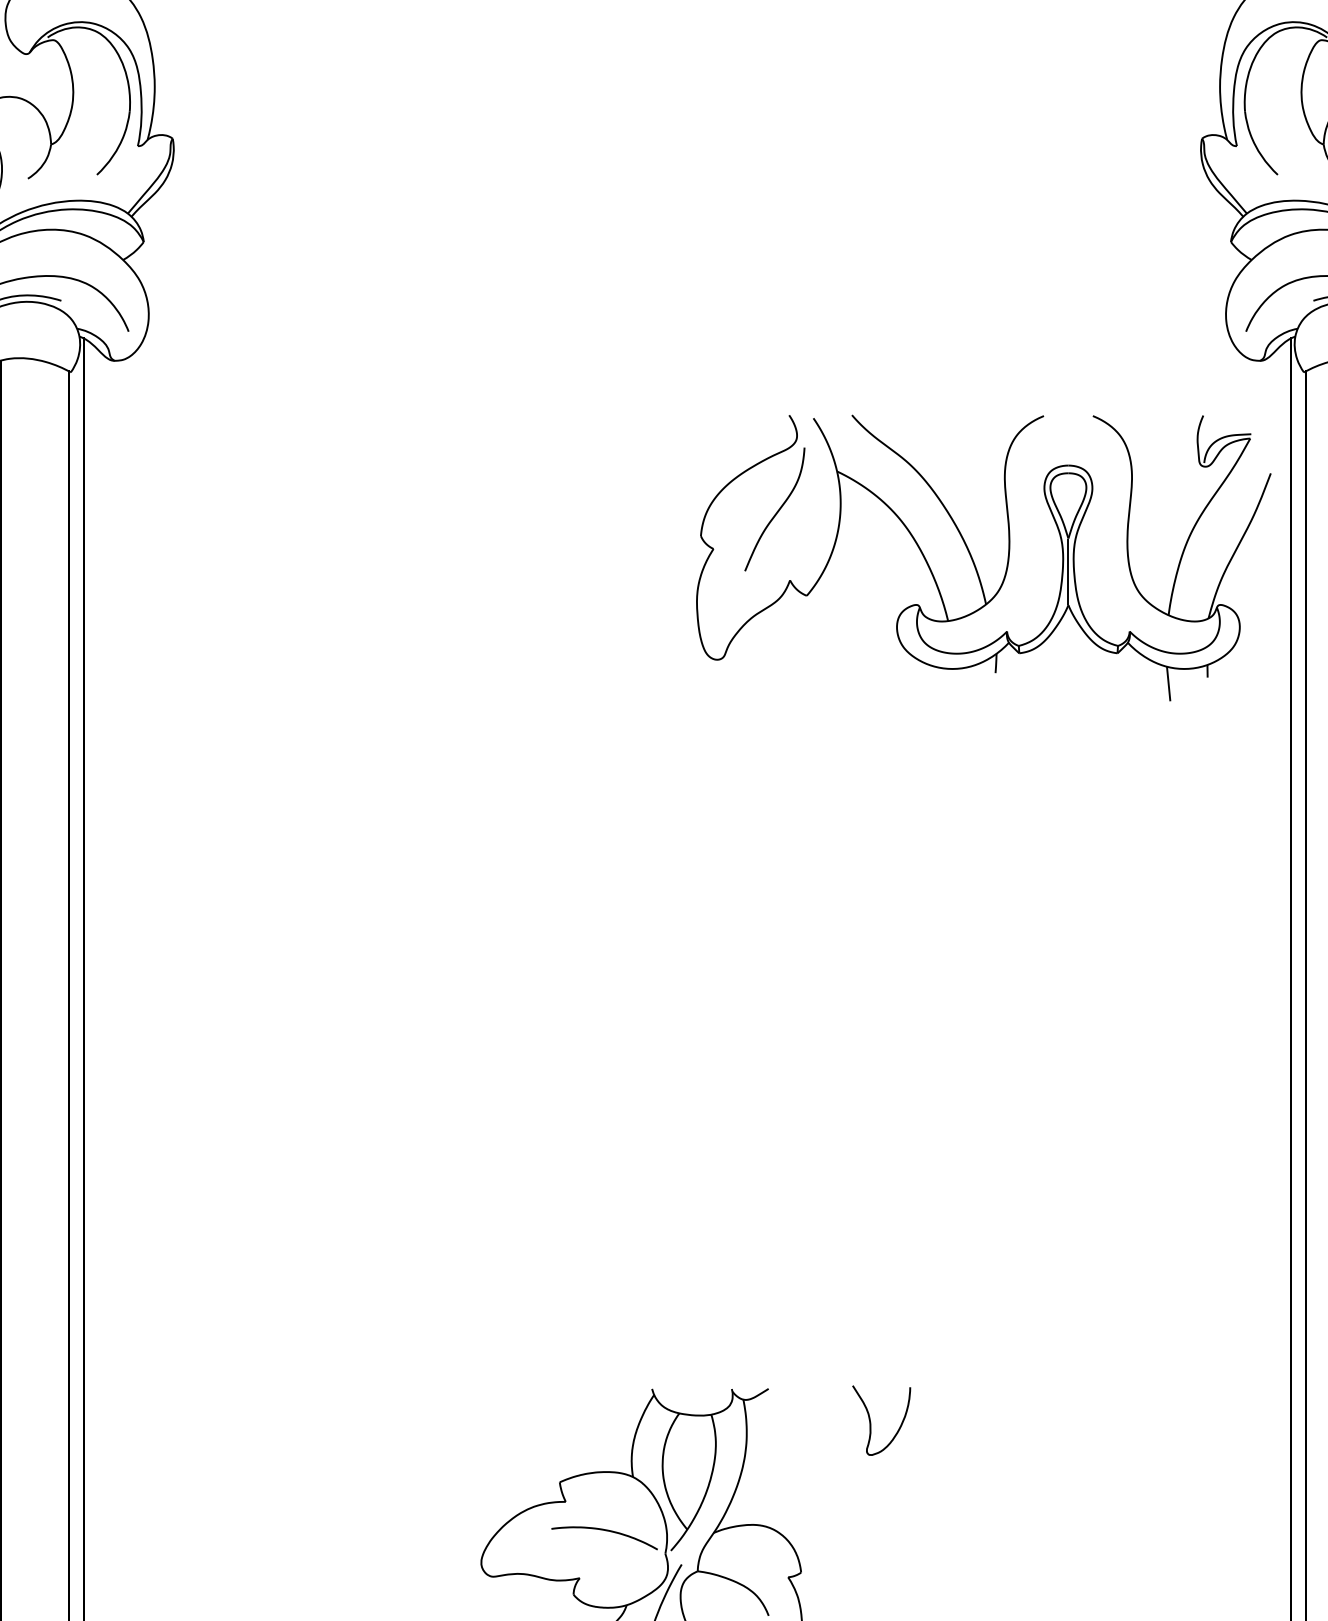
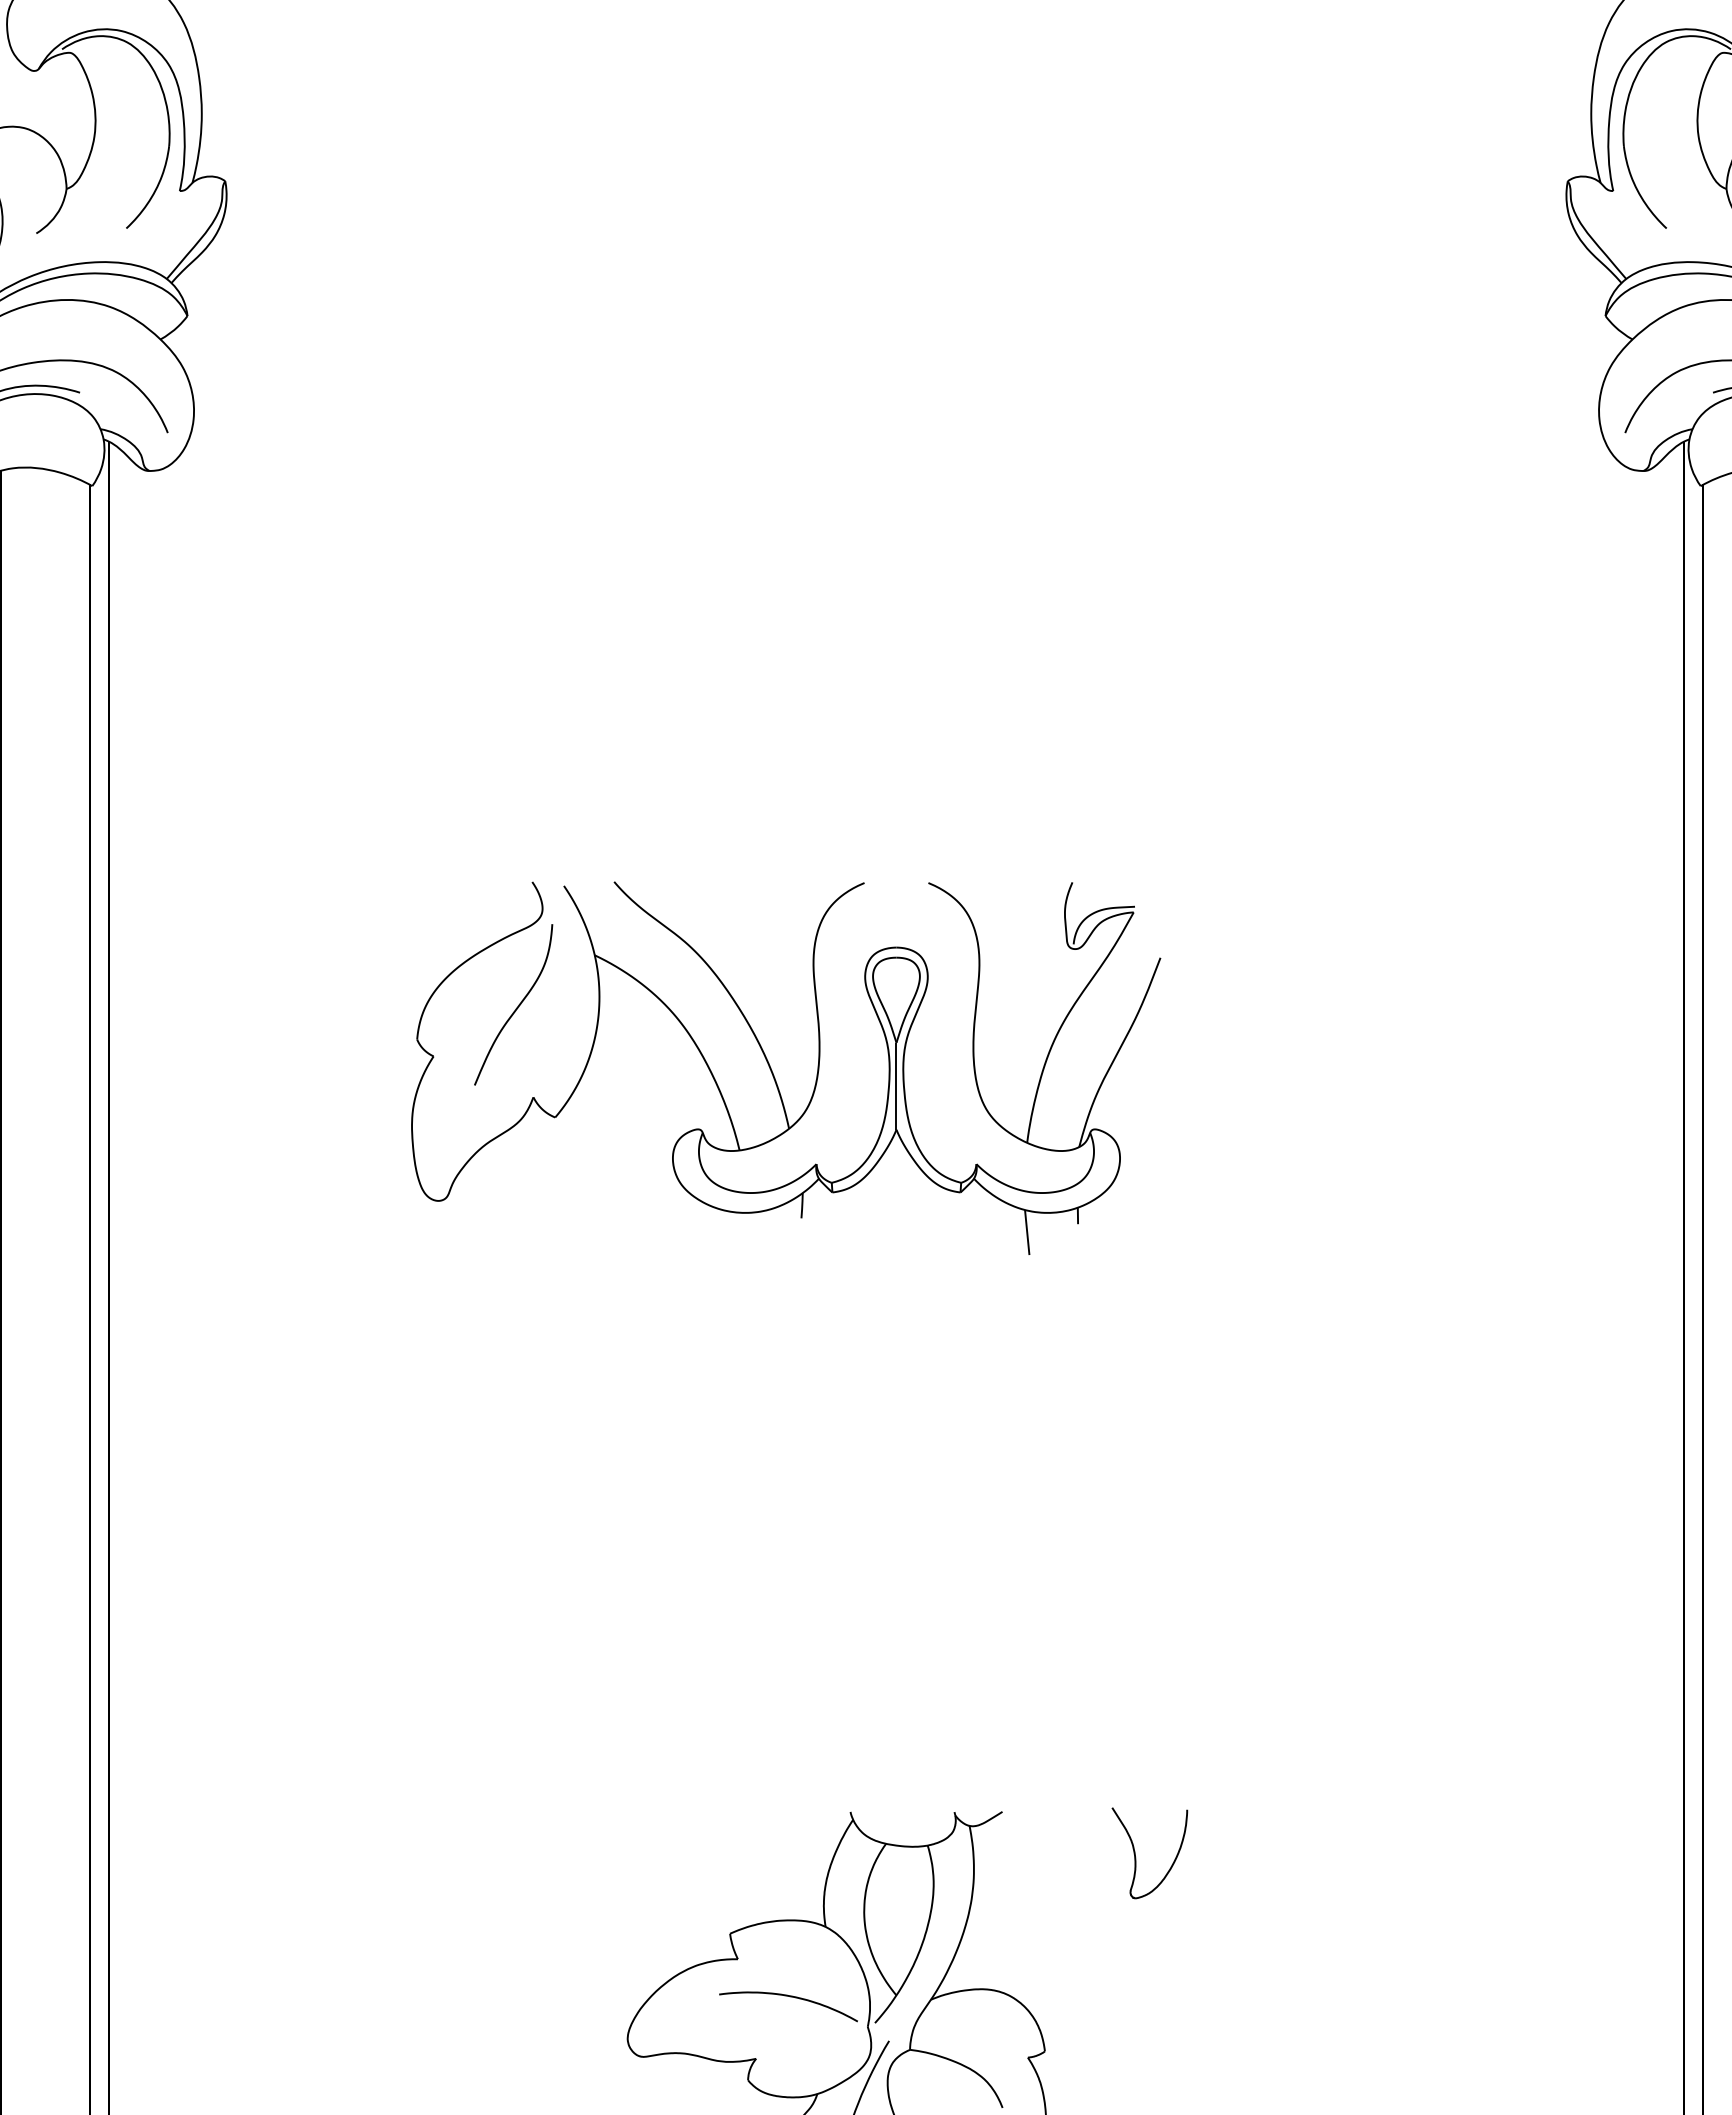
part: (974, 561) -> (773, 1072), moved

